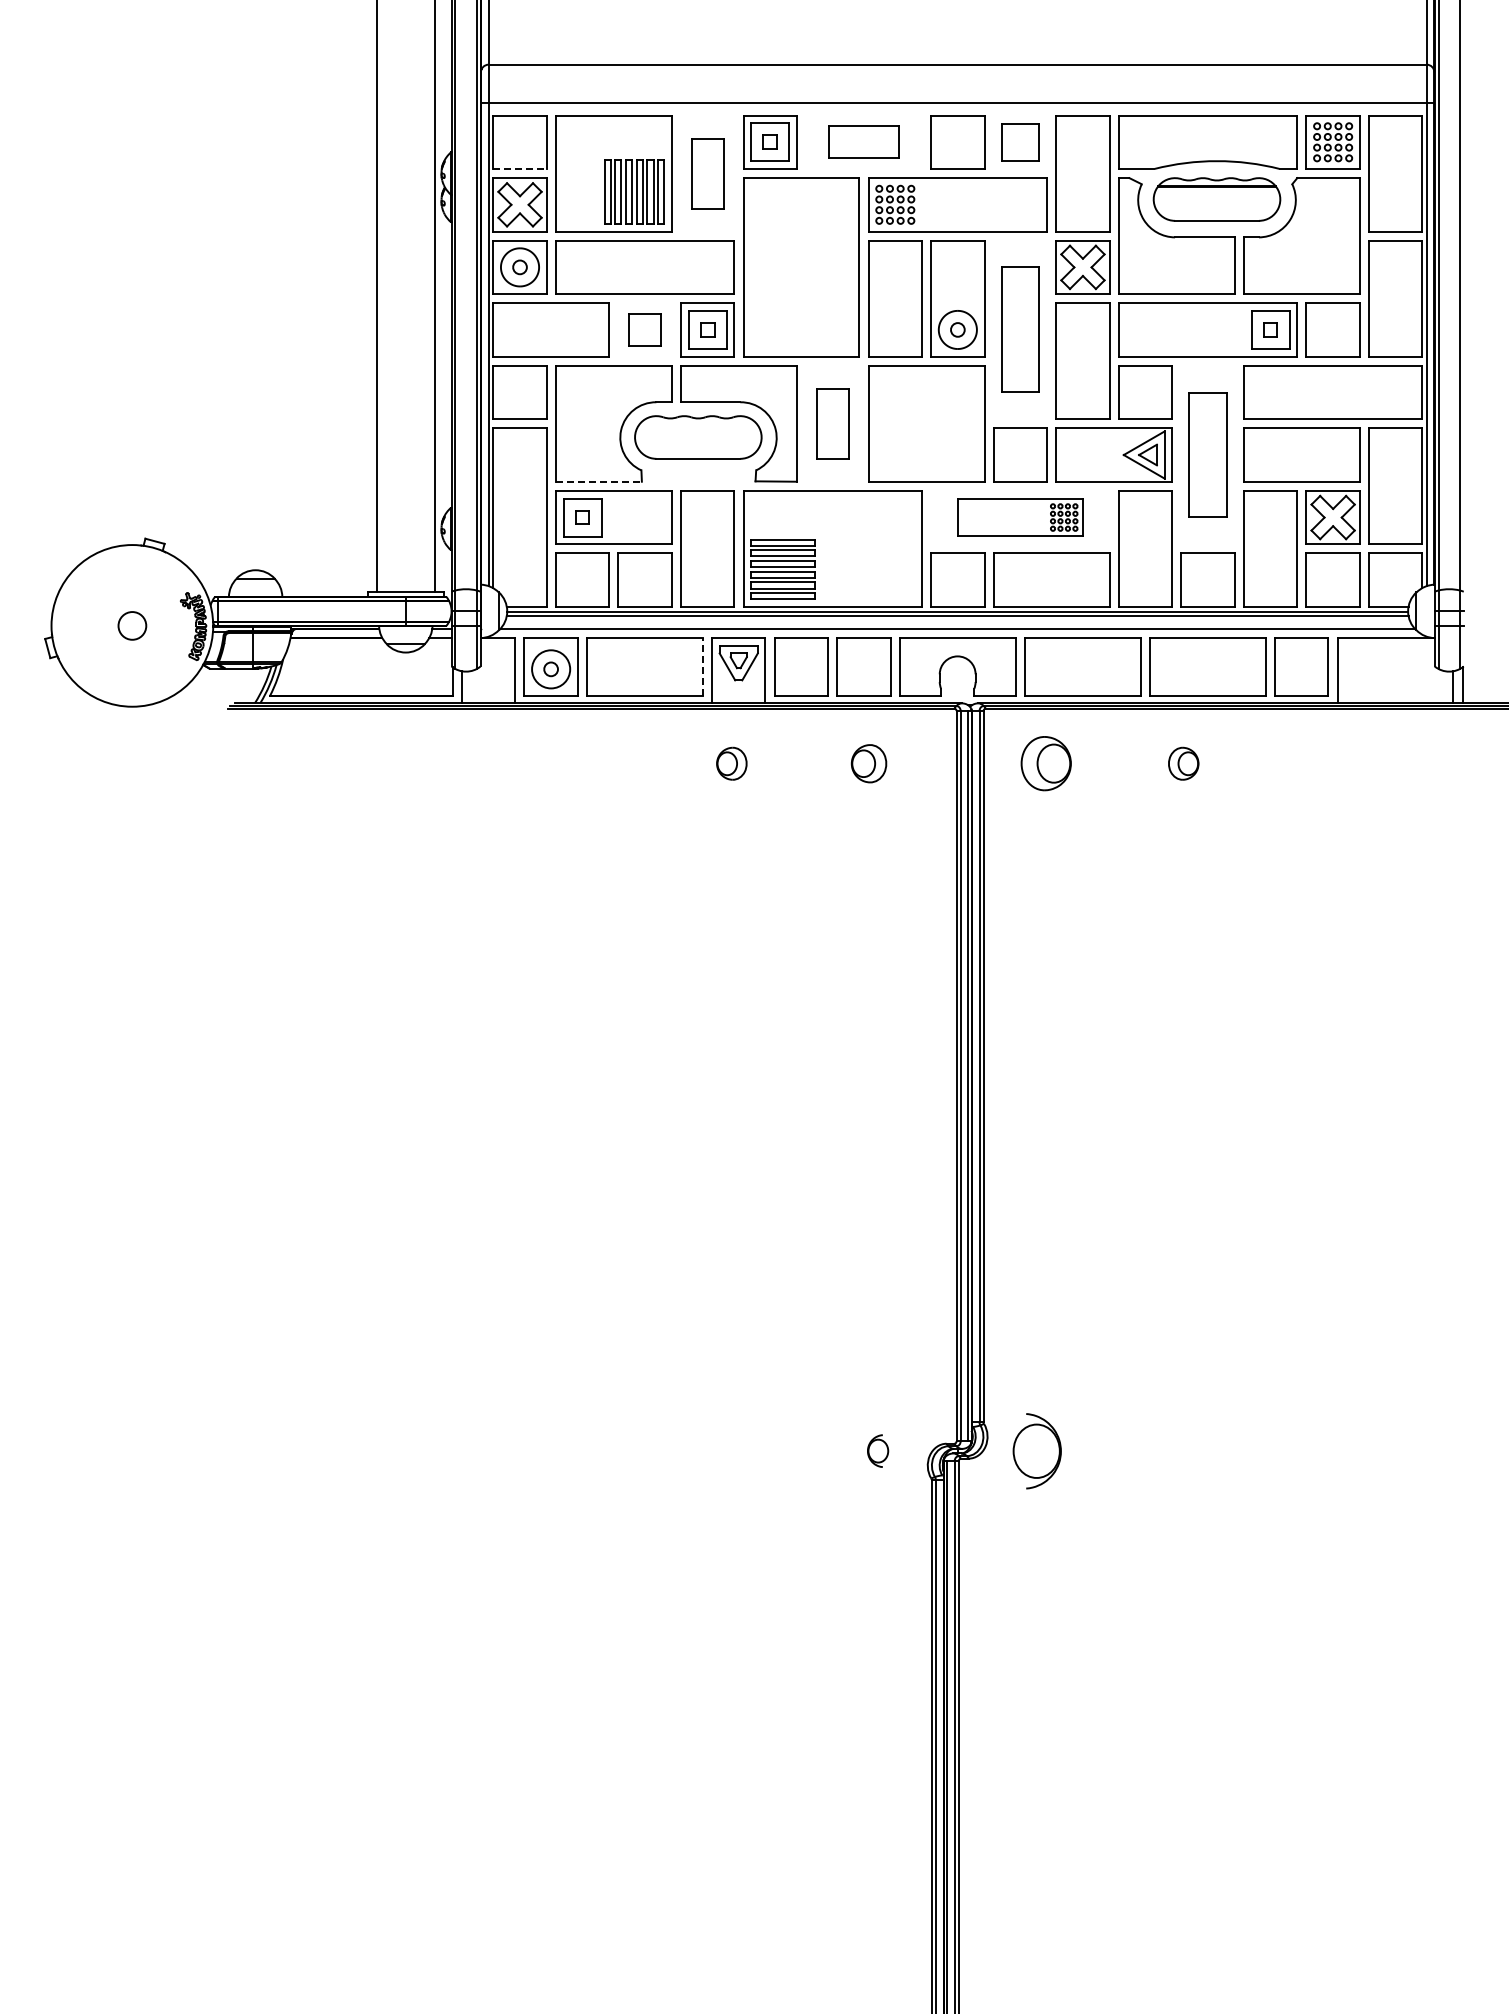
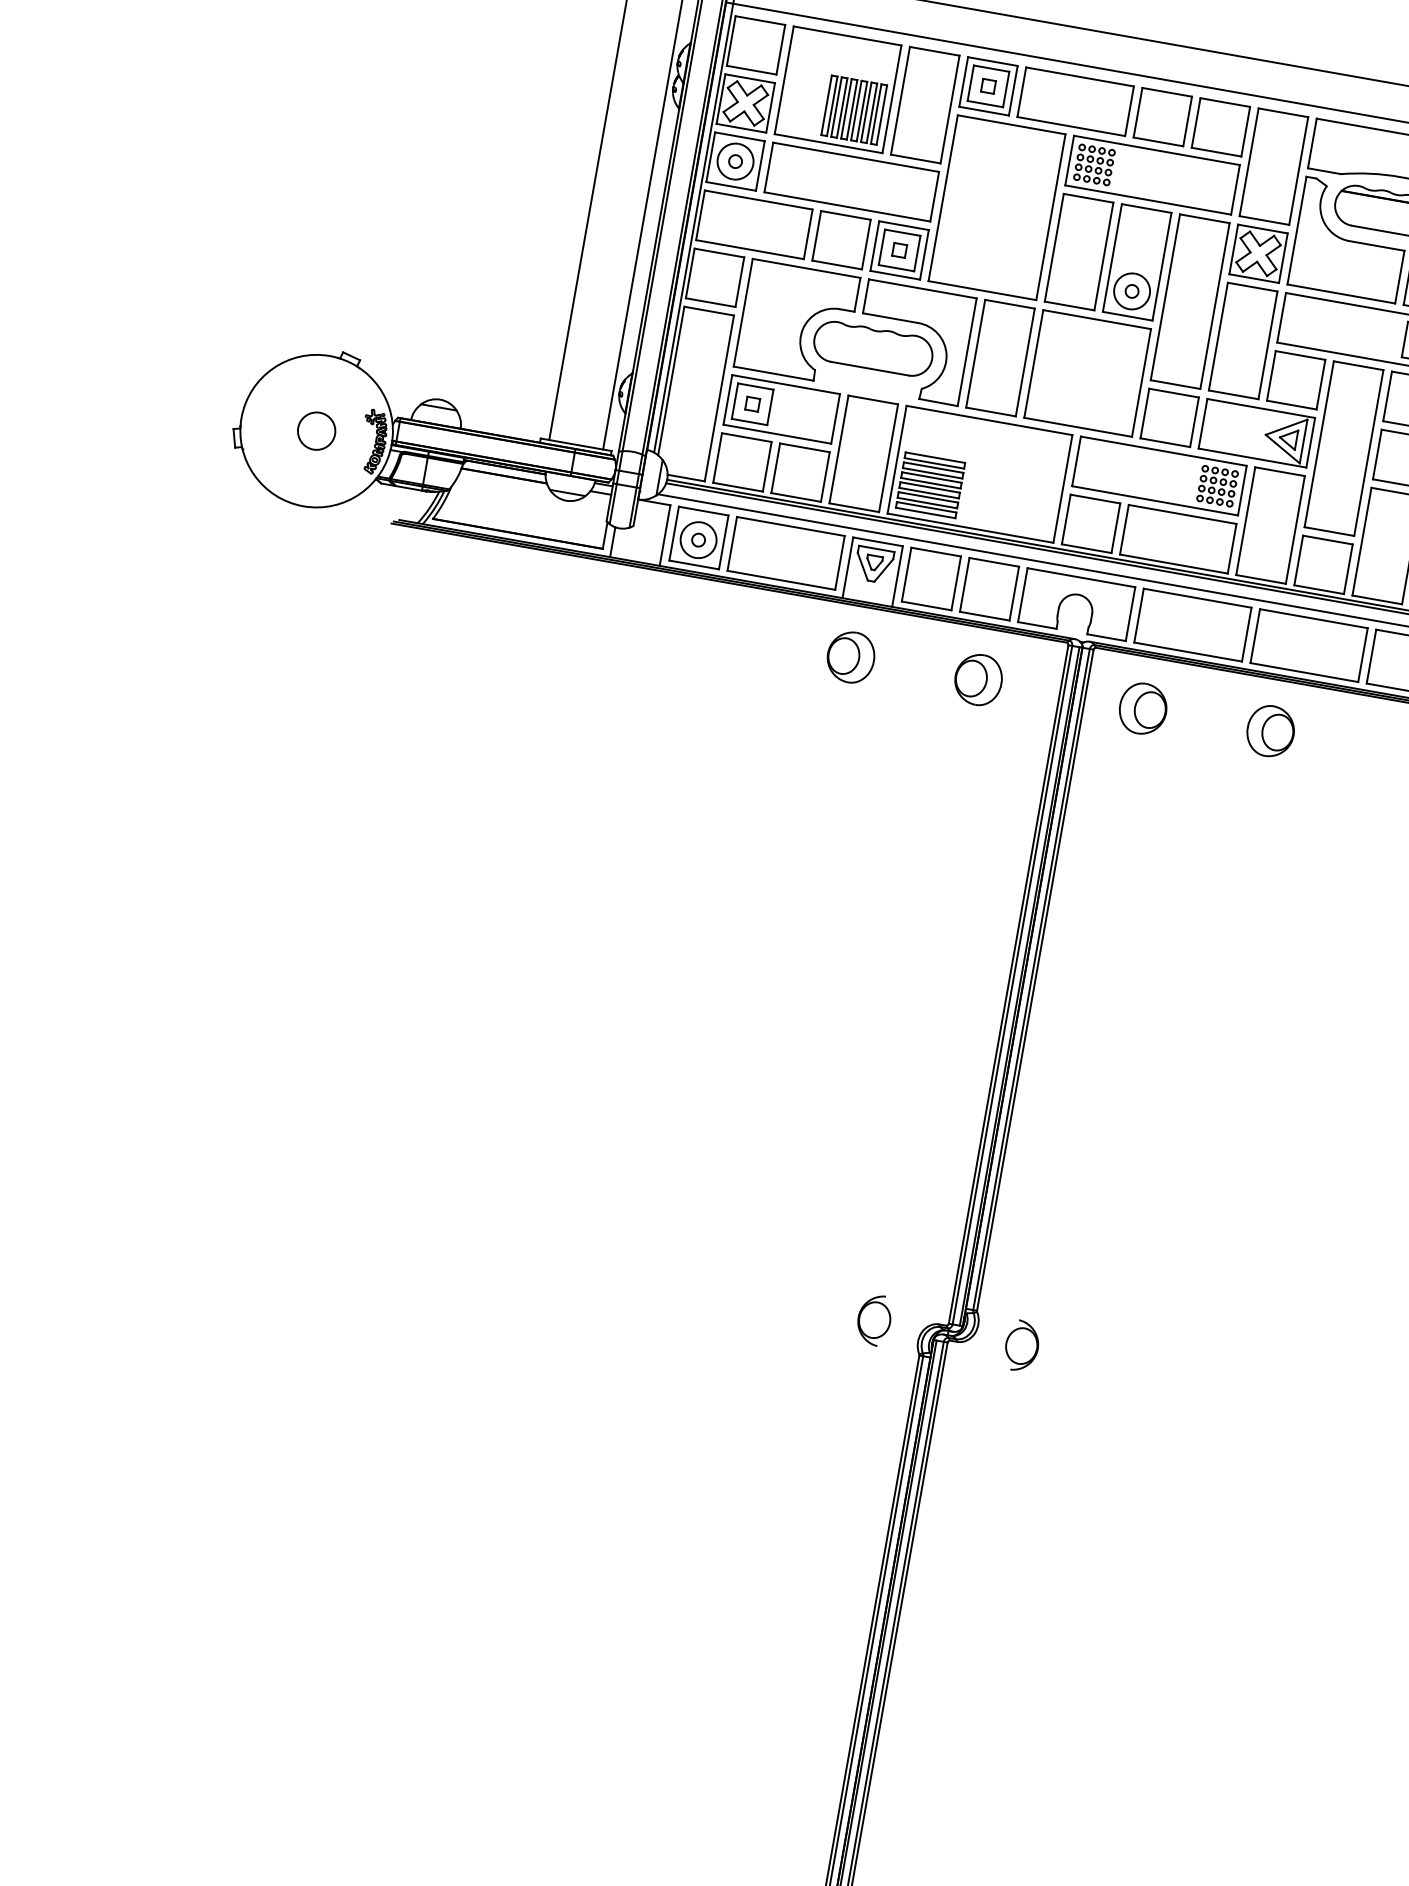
part: (863, 142) -> (1075, 101), size x1.67
part: (1020, 142) -> (1220, 127), size x1.43
line: (520, 169) -> (752, 70), dashed -> solid
part: (707, 173) -> (925, 105), size x1.67
part: (644, 329) -> (841, 239), size x1.67
part: (1020, 329) -> (1190, 301), size x1.43
part: (832, 423) -> (1000, 357), size x1.67
part: (1207, 454) -> (1343, 448), size x1.43
line: (599, 481) -> (774, 373), dashed -> solid
part: (1020, 517) -> (1159, 475), size x1.43
circle: (132, 625) -> (316, 430), size x1.43
line: (702, 667) -> (839, 563), dashed -> solid
part: (731, 763) -> (850, 657), size x1.67
part: (868, 763) -> (978, 679), size x1.43
part: (1183, 763) -> (1270, 731), size x1.67
part: (877, 1450) -> (873, 1319), size x1.67
part: (1036, 1450) -> (1021, 1345), size x0.71

